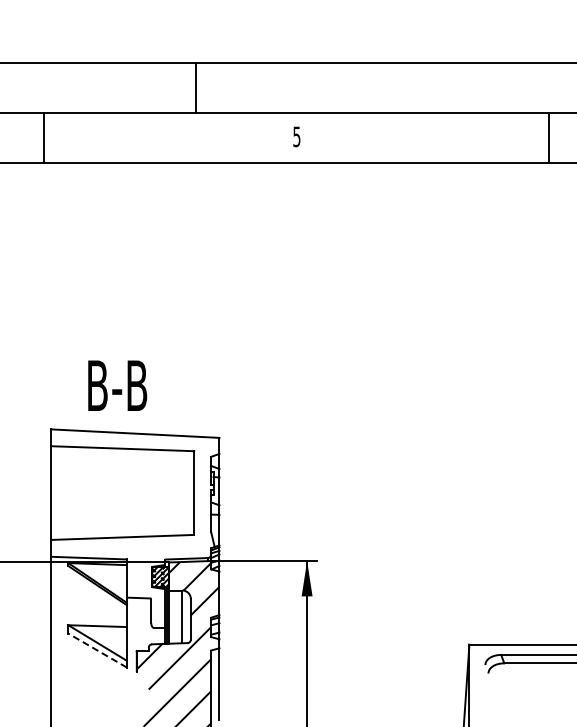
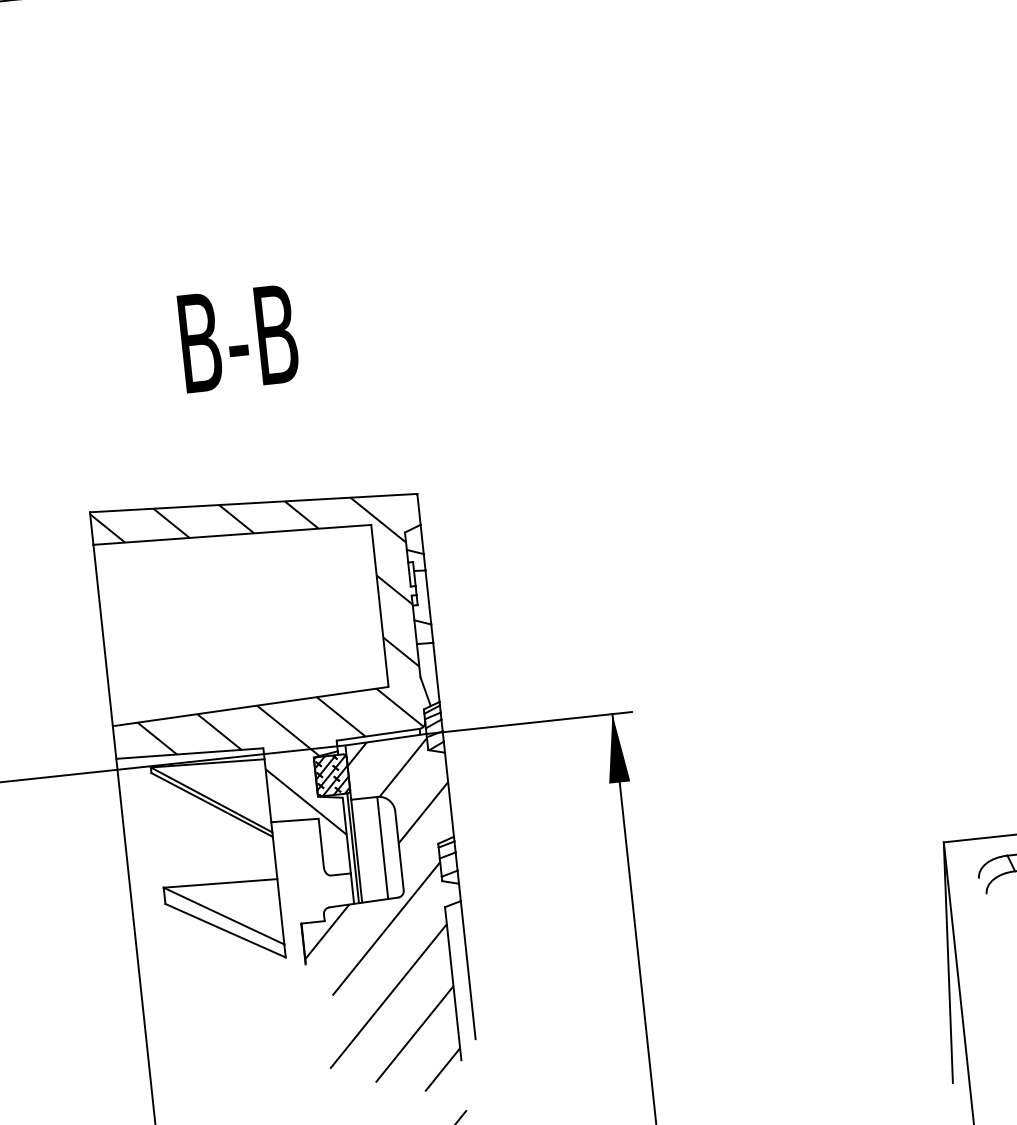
text: (117, 385) -> (238, 338), moved
hatch: (135, 519) -> (271, 669), added
line: (97, 650) -> (225, 930), dashed -> solid

